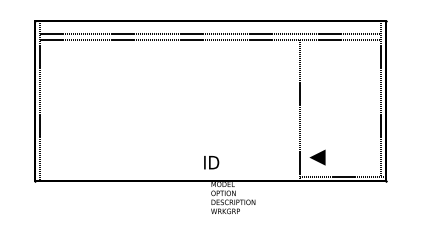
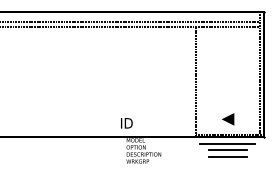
line: (317, 157) -> (228, 119), moved
line: (340, 188) -> (228, 143), added
line: (339, 196) -> (227, 149), added
line: (339, 204) -> (227, 156), added

